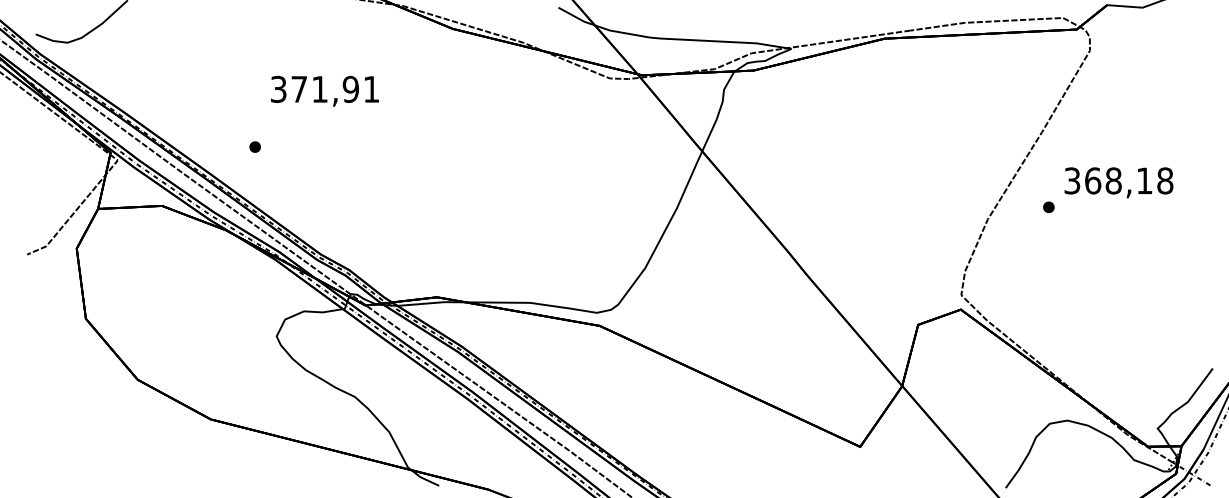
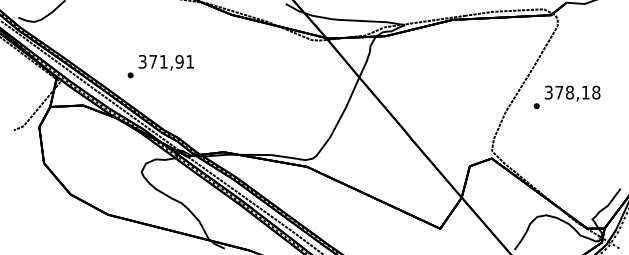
text: (323, 90) -> (165, 62), moved
text: (1093, 180) -> (559, 92), 368,18 -> 378,18

